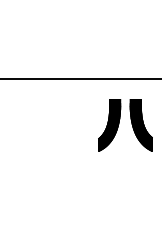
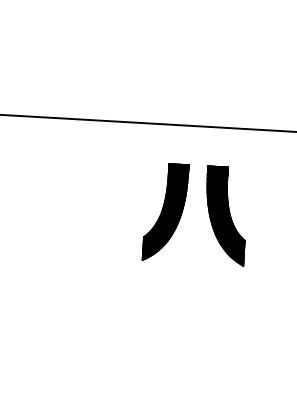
part: (119, 124) -> (184, 211), moved

